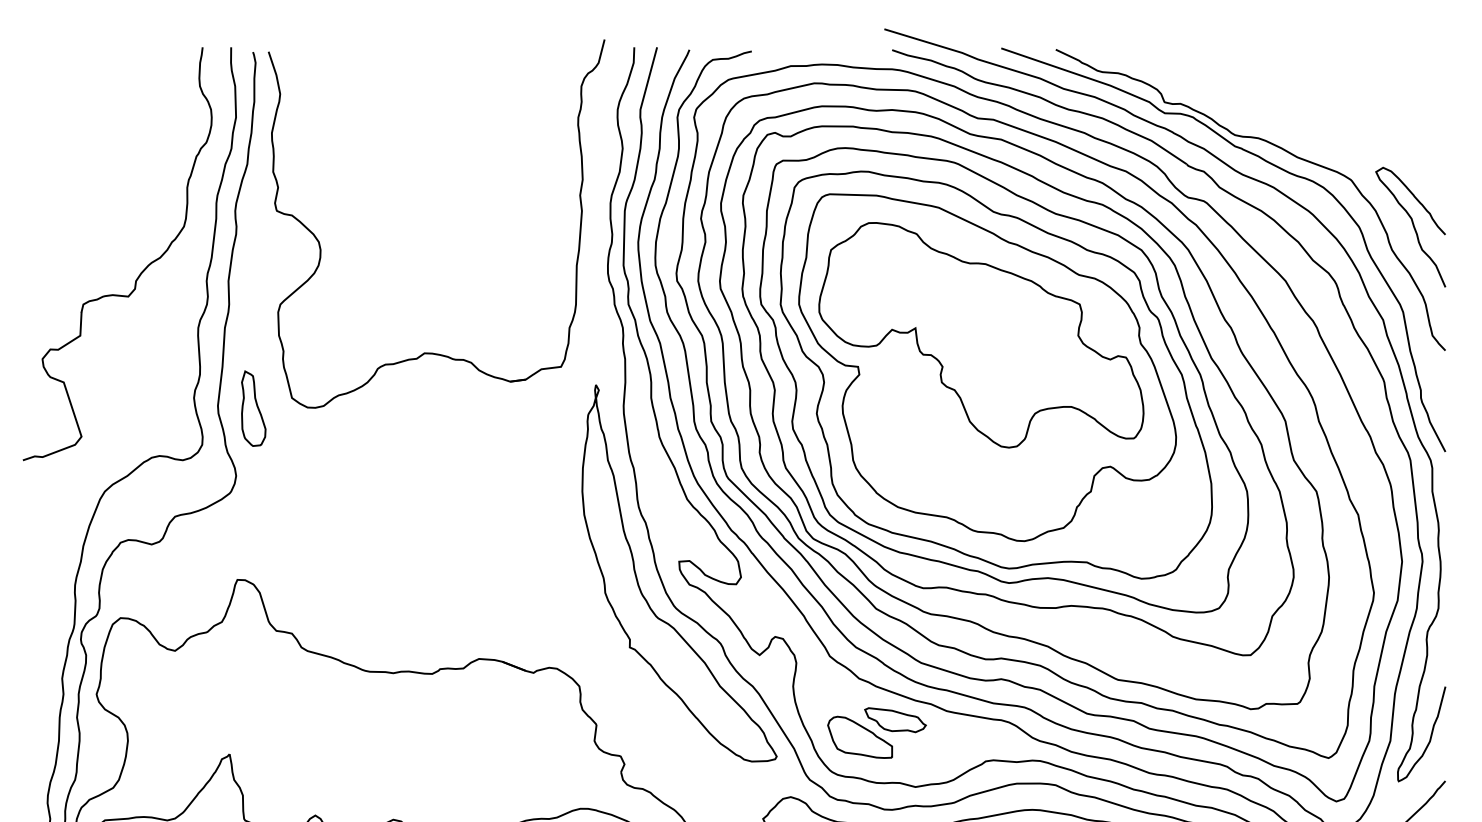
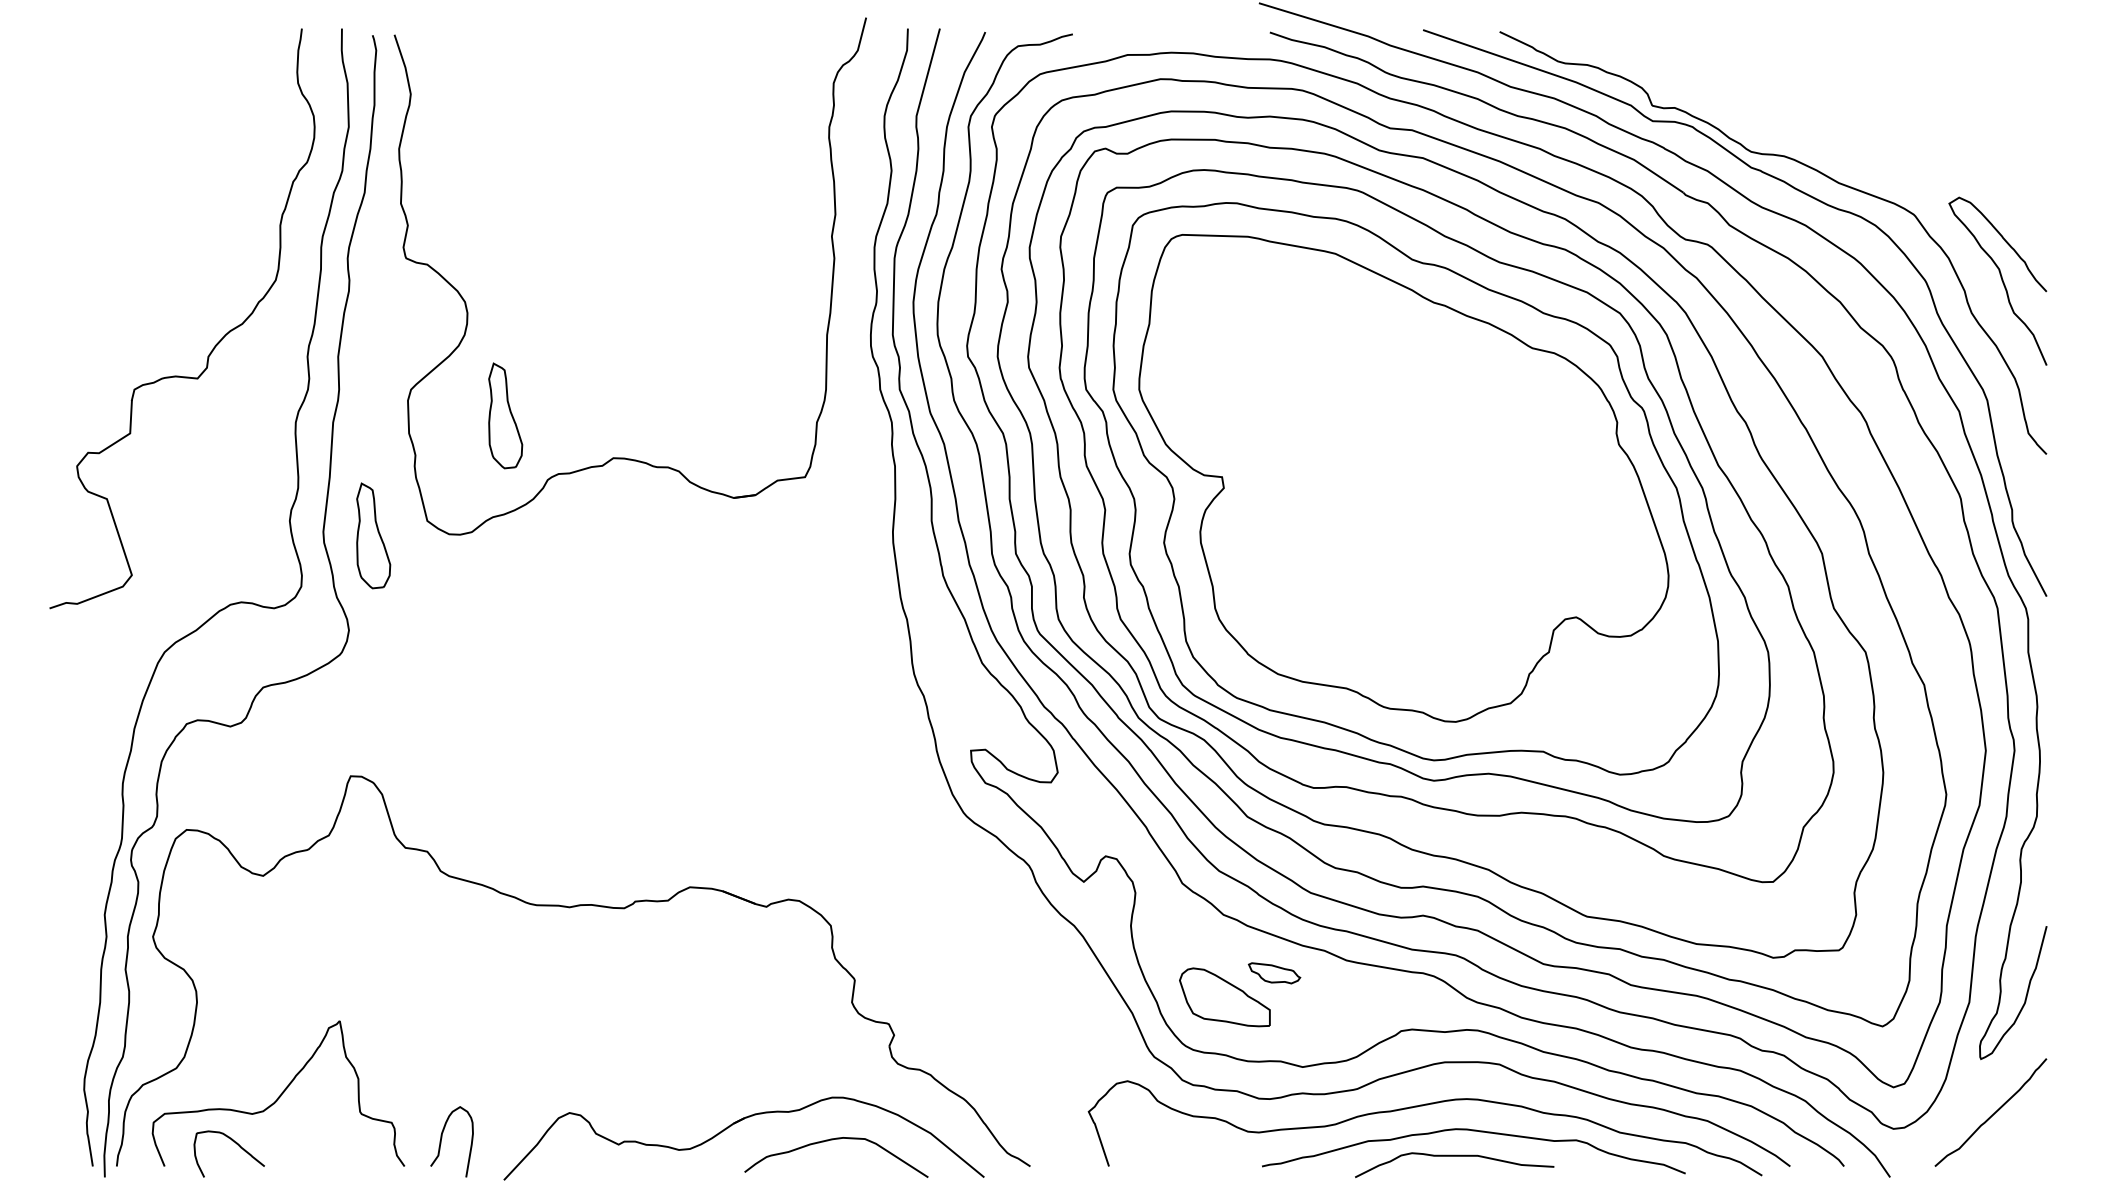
part: (347, 322) -> (505, 415), added
part: (980, 335) -> (1394, 432), removed
part: (641, 590) -> (917, 790), removed
part: (895, 720) -> (1274, 973), size x0.6

